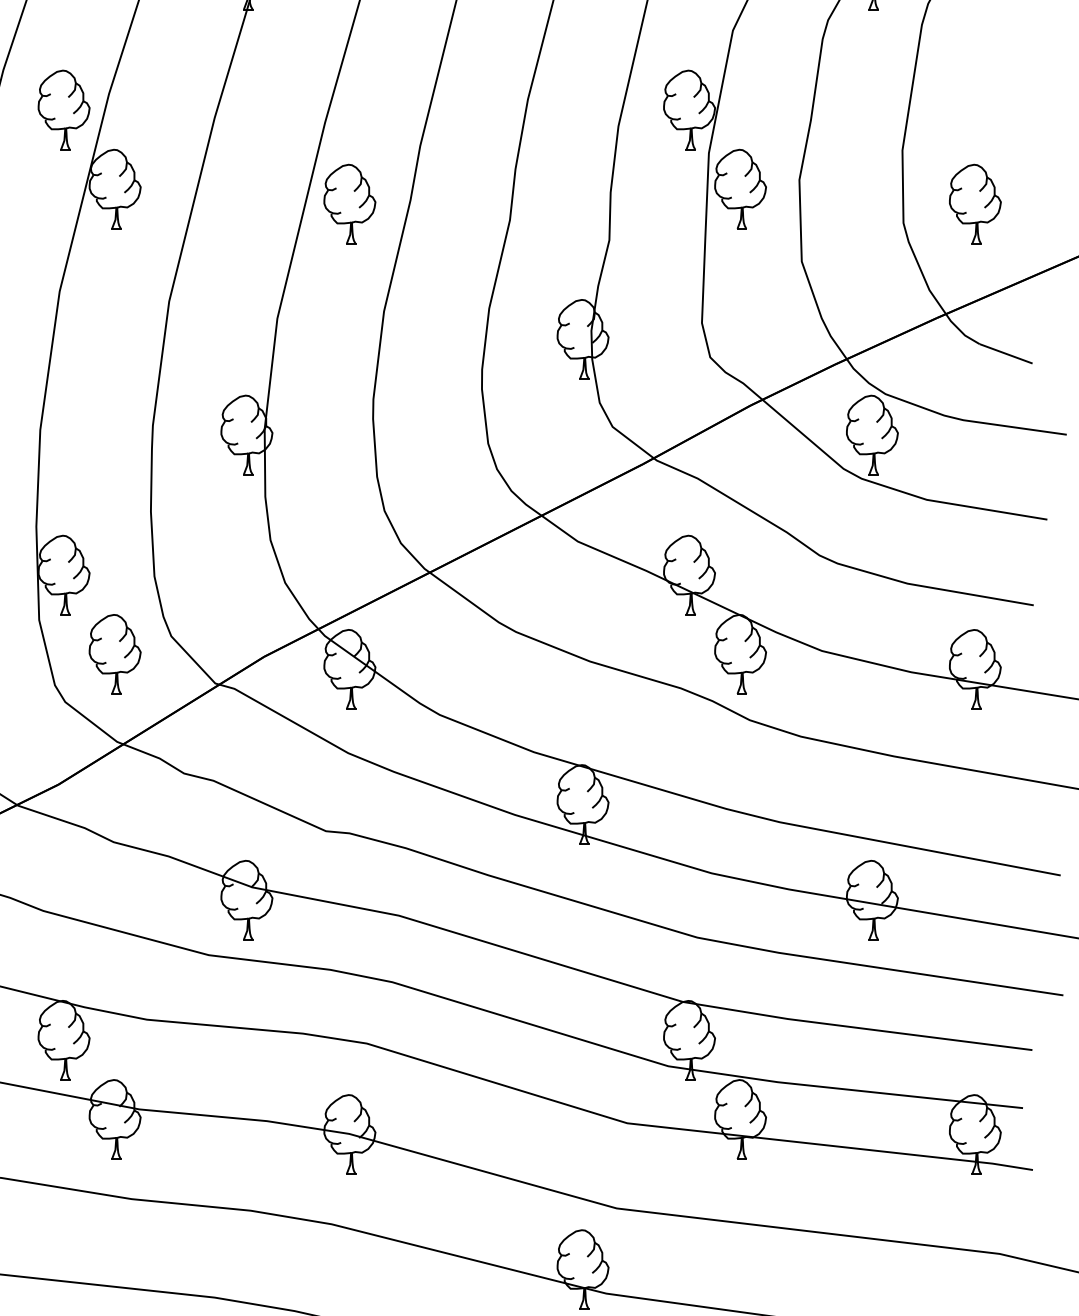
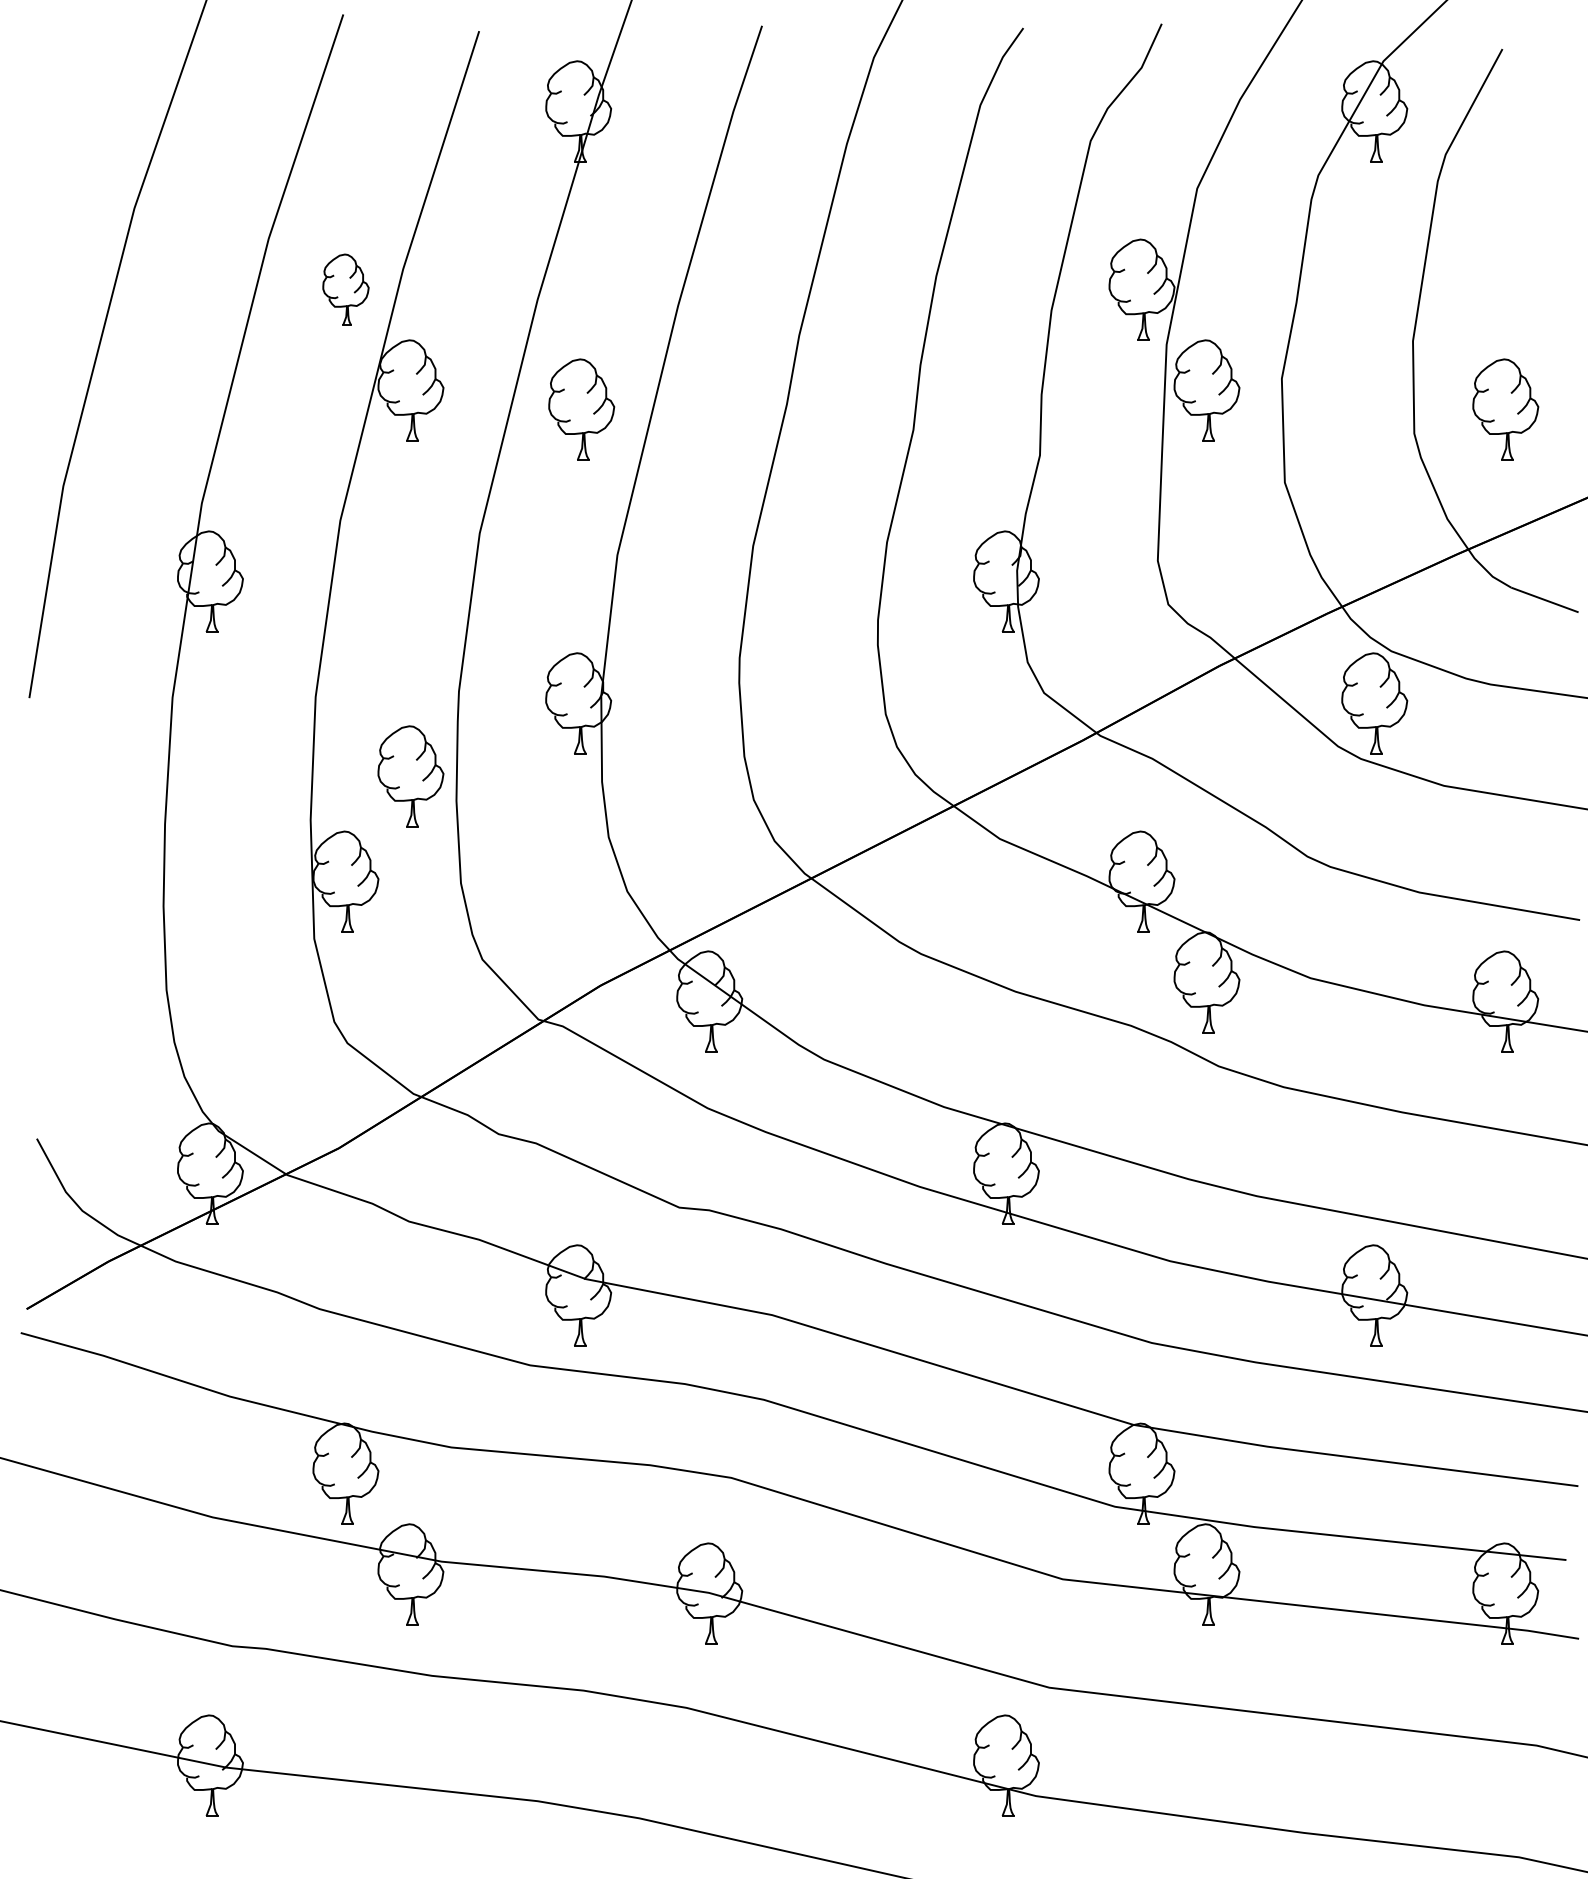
part: (63, 109) -> (345, 289), size x0.7
part: (349, 204) -> (581, 409), moved
part: (114, 654) -> (410, 776), moved

